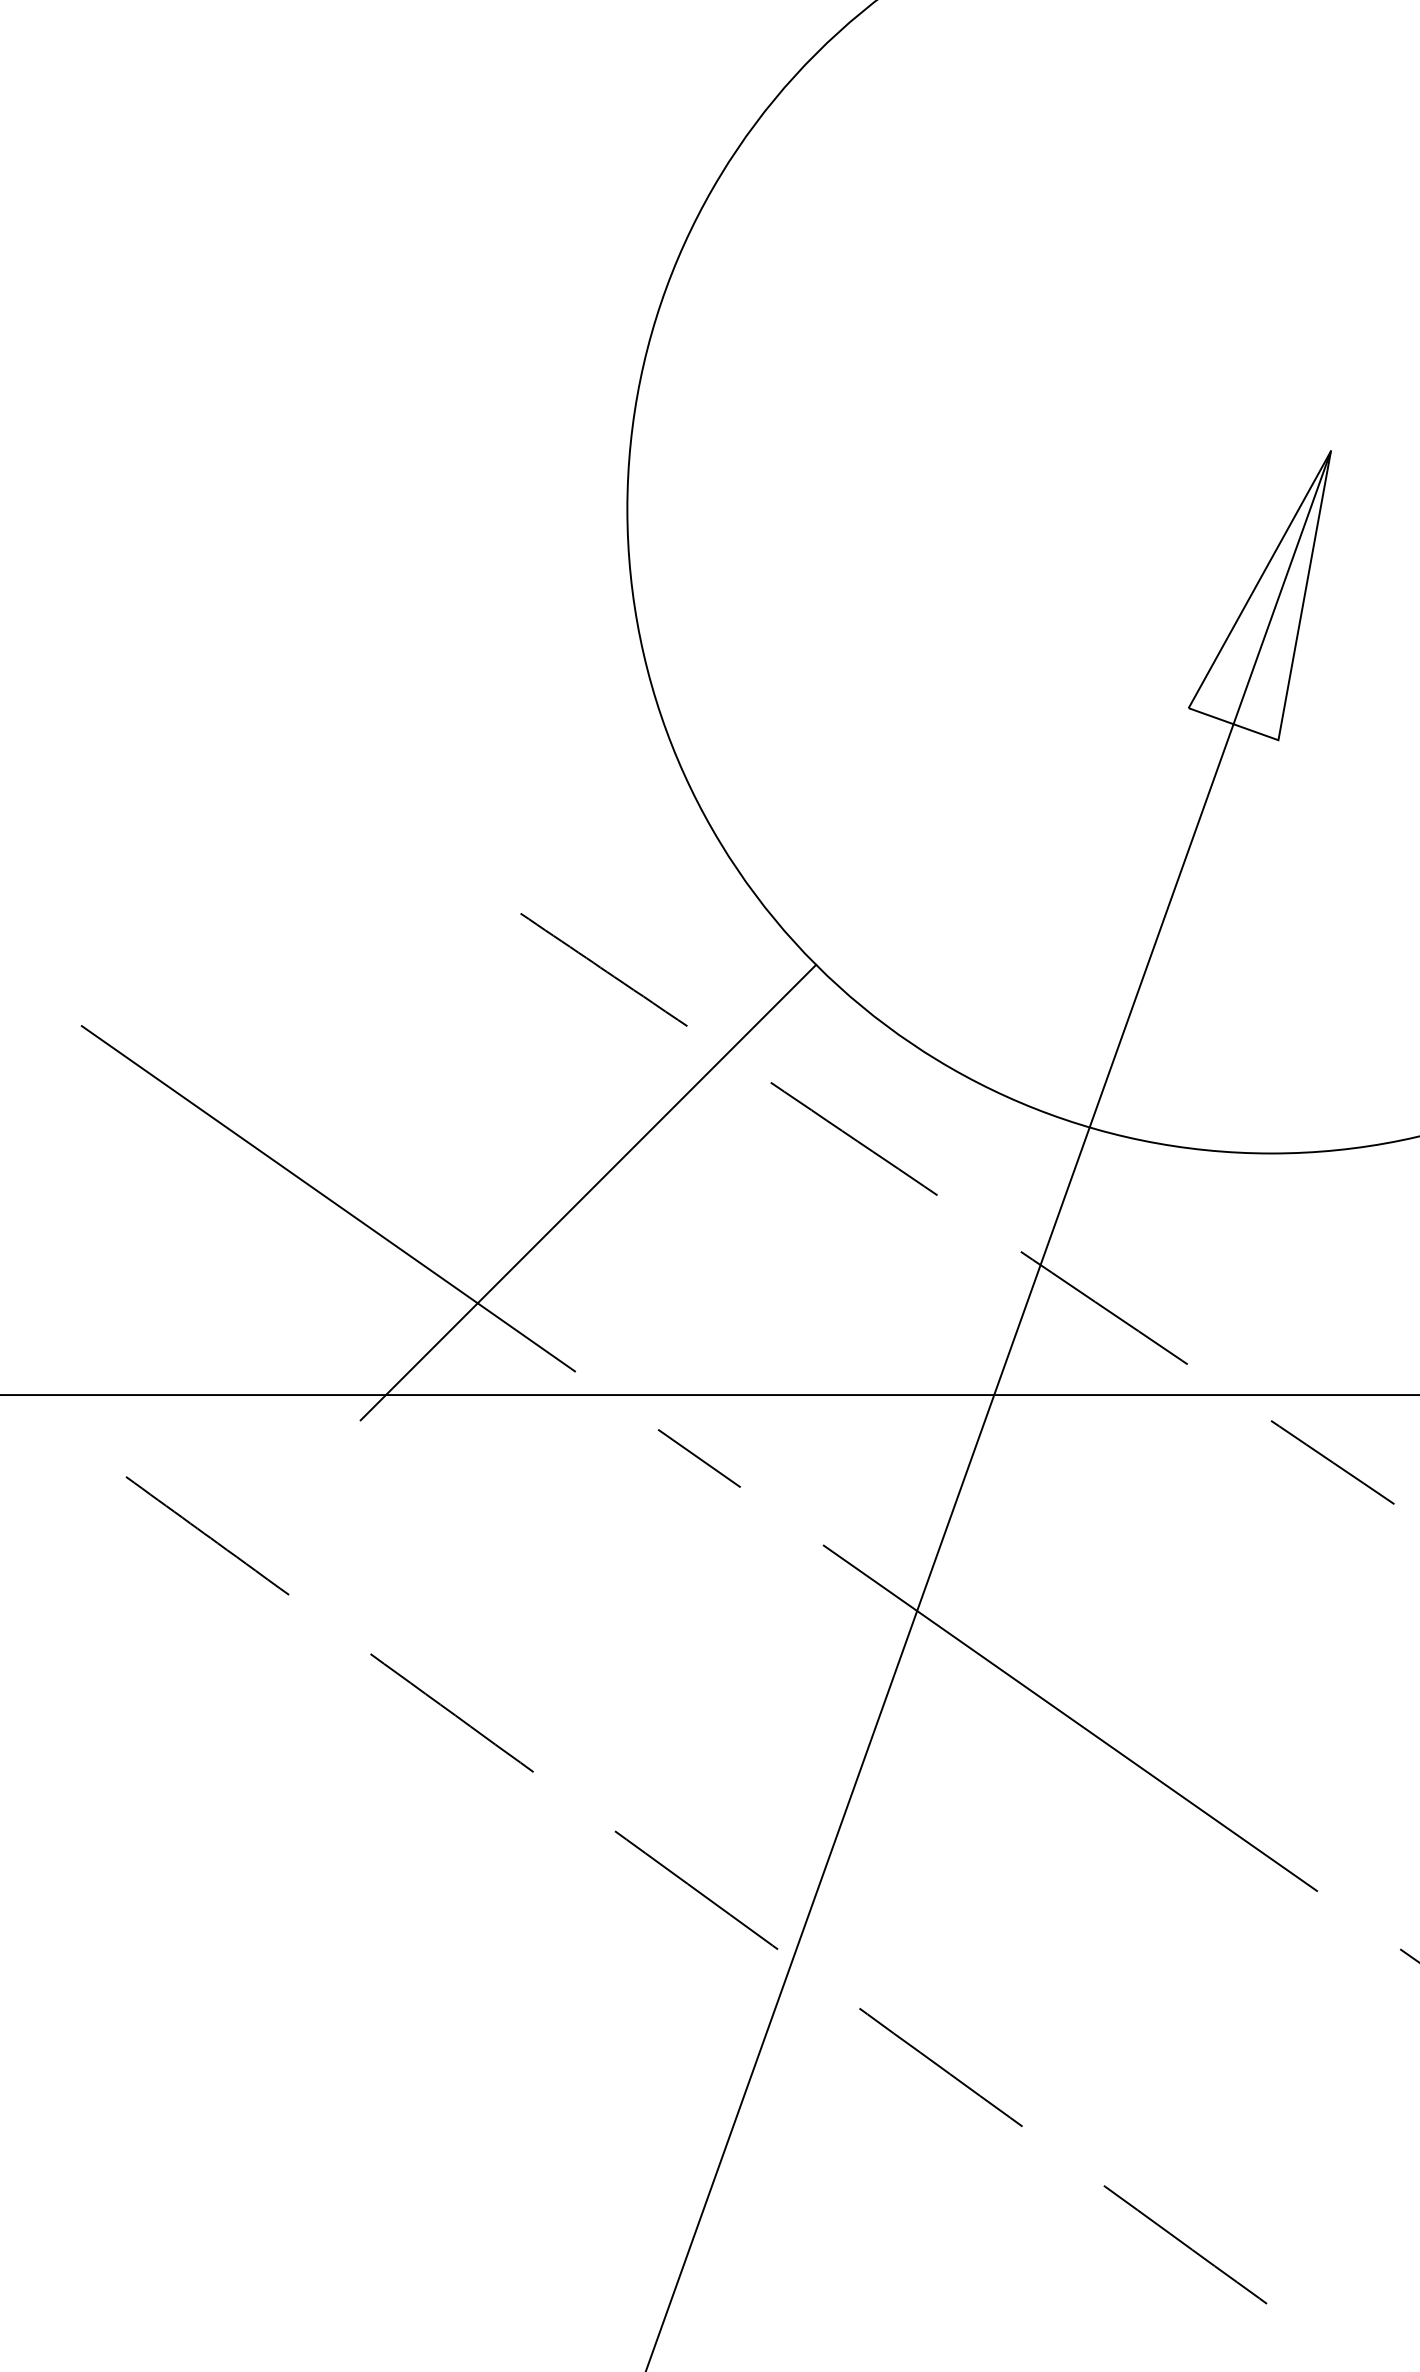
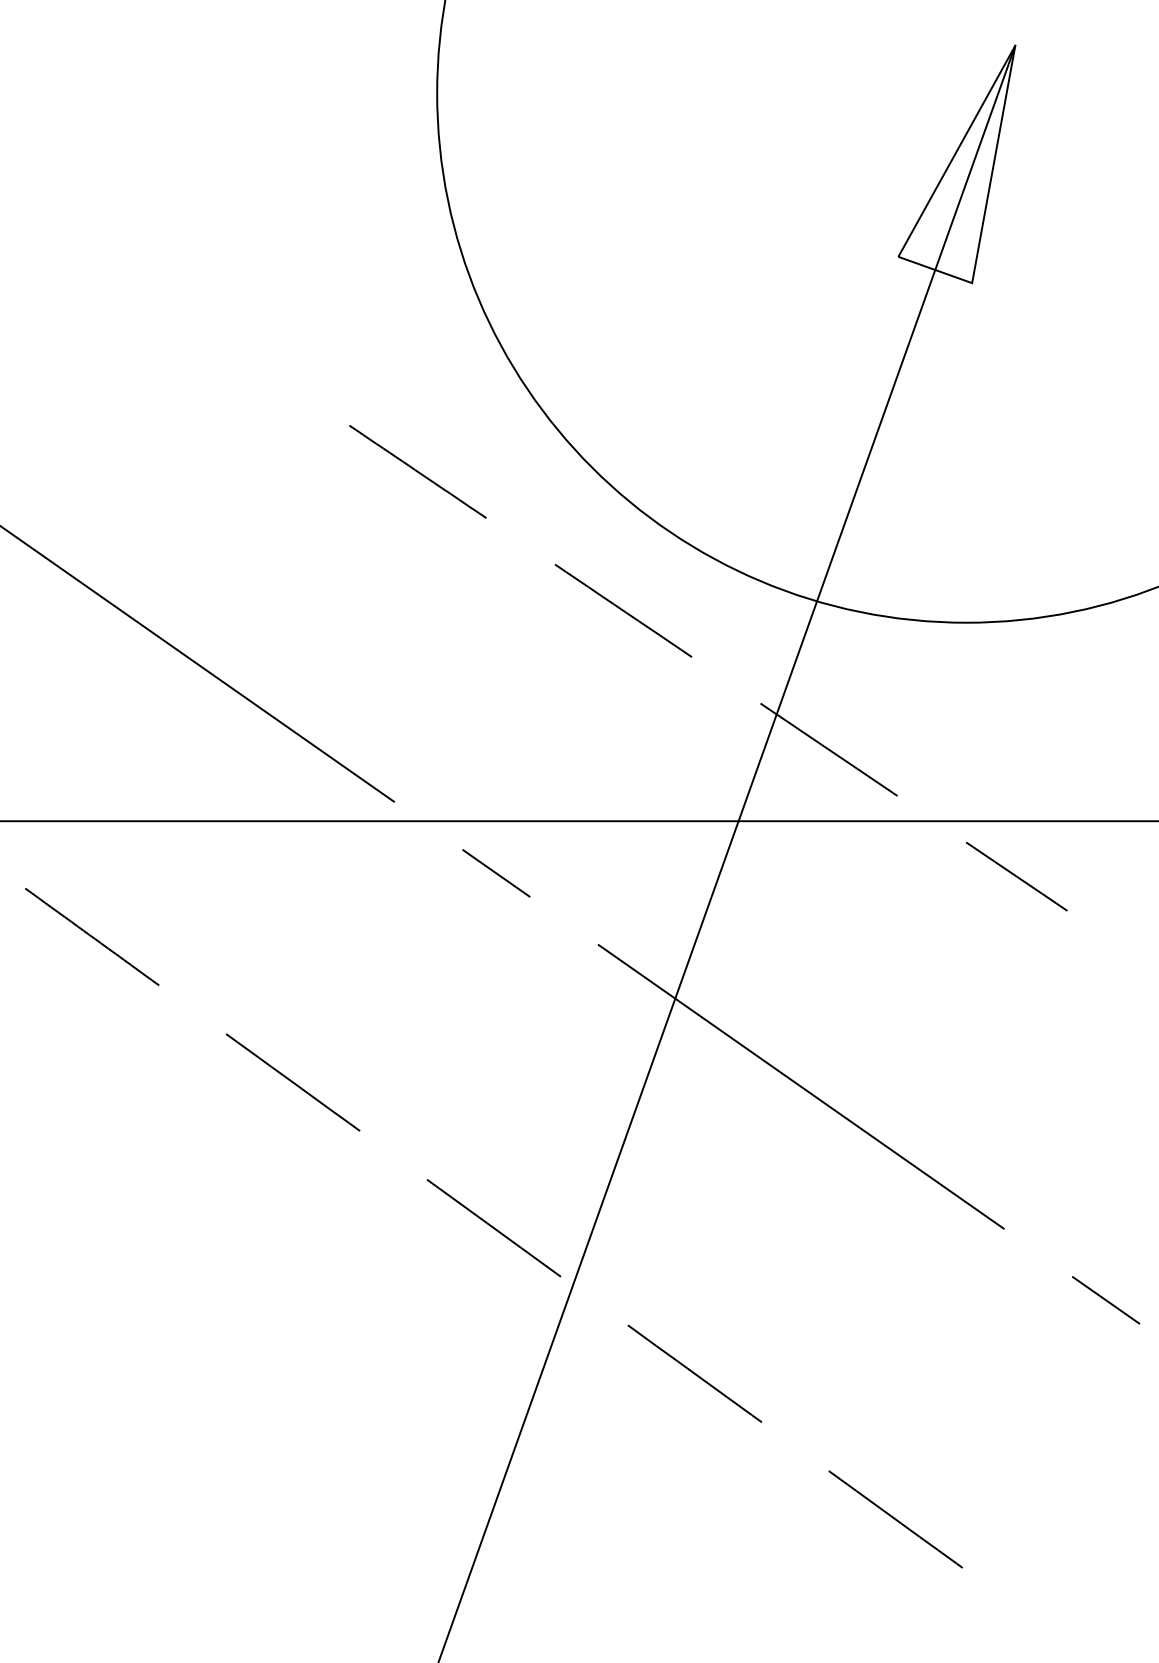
line: (588, 1192) -> (405, 654), removed

